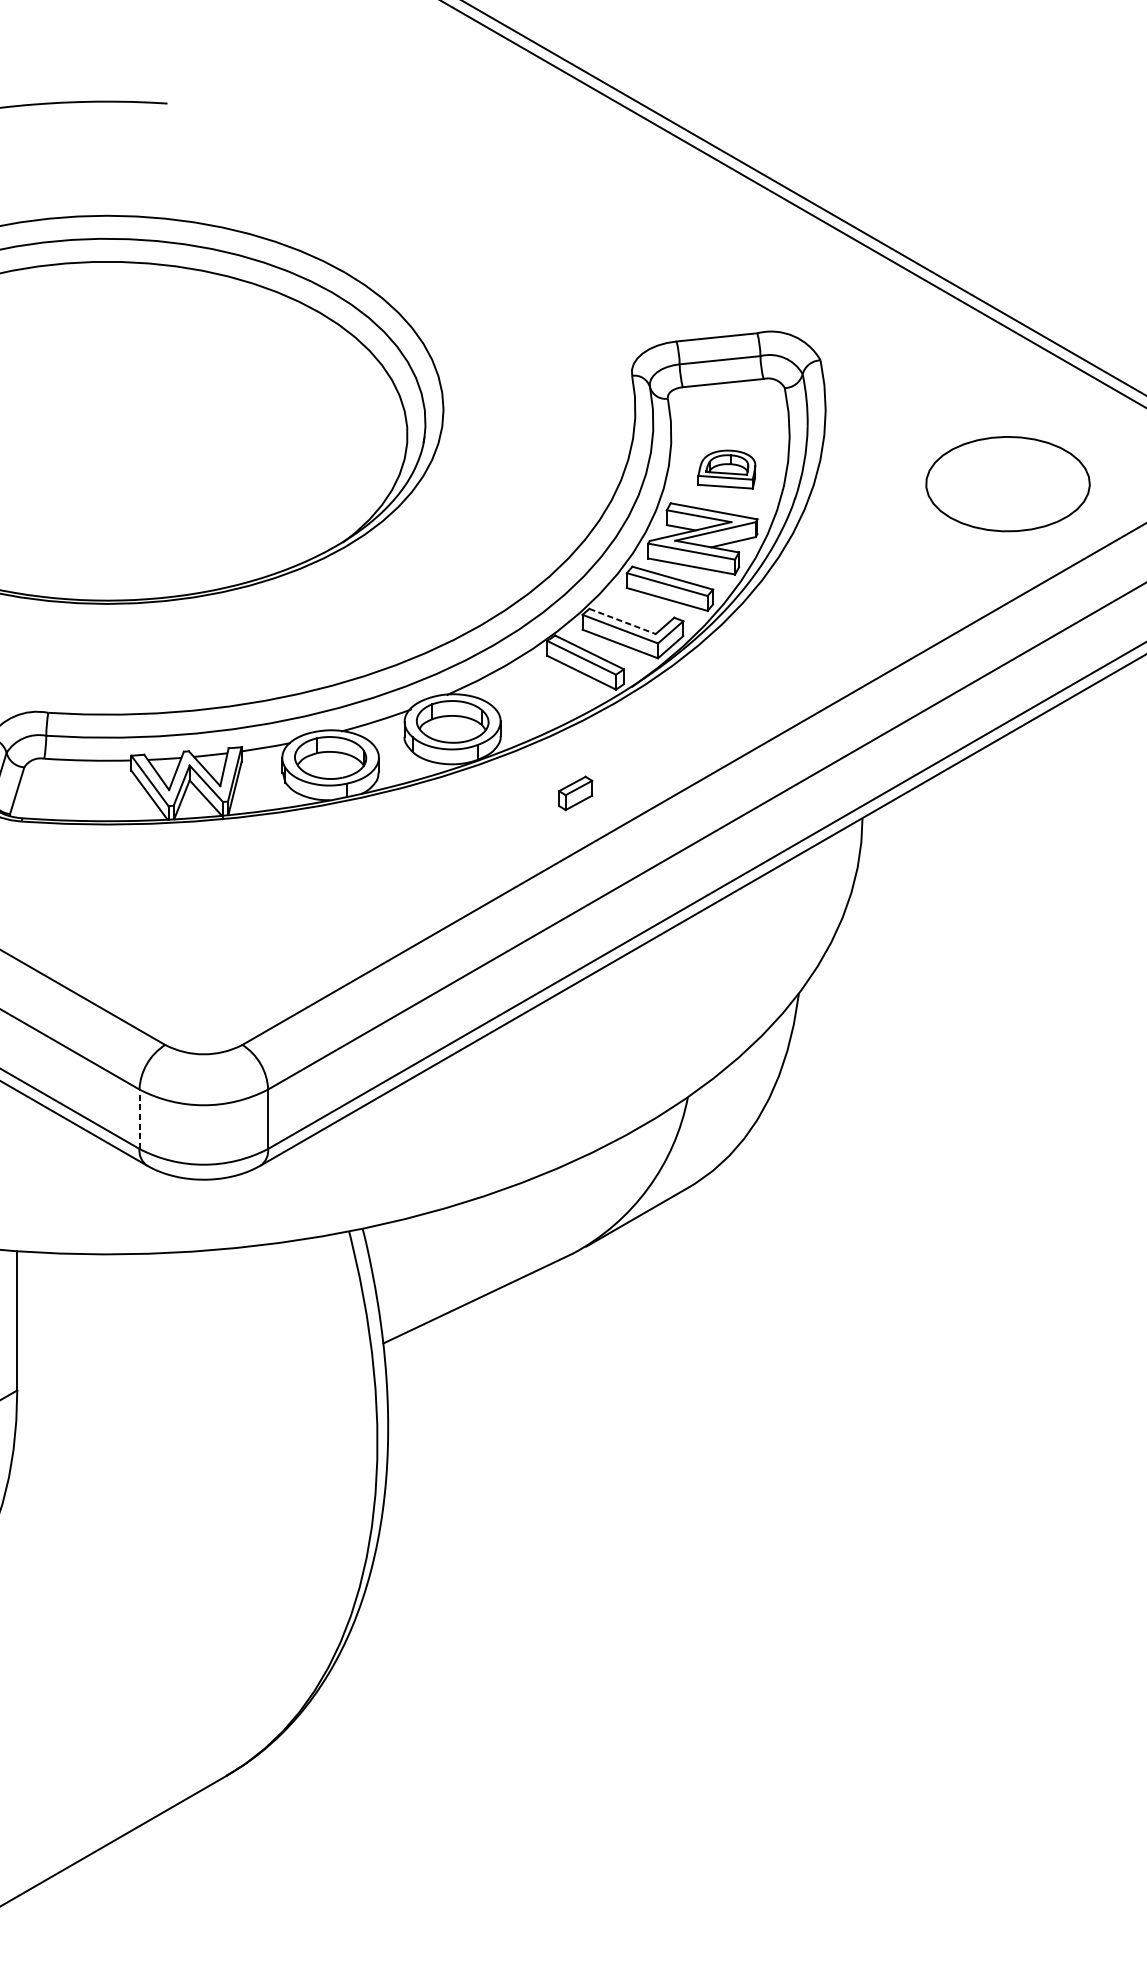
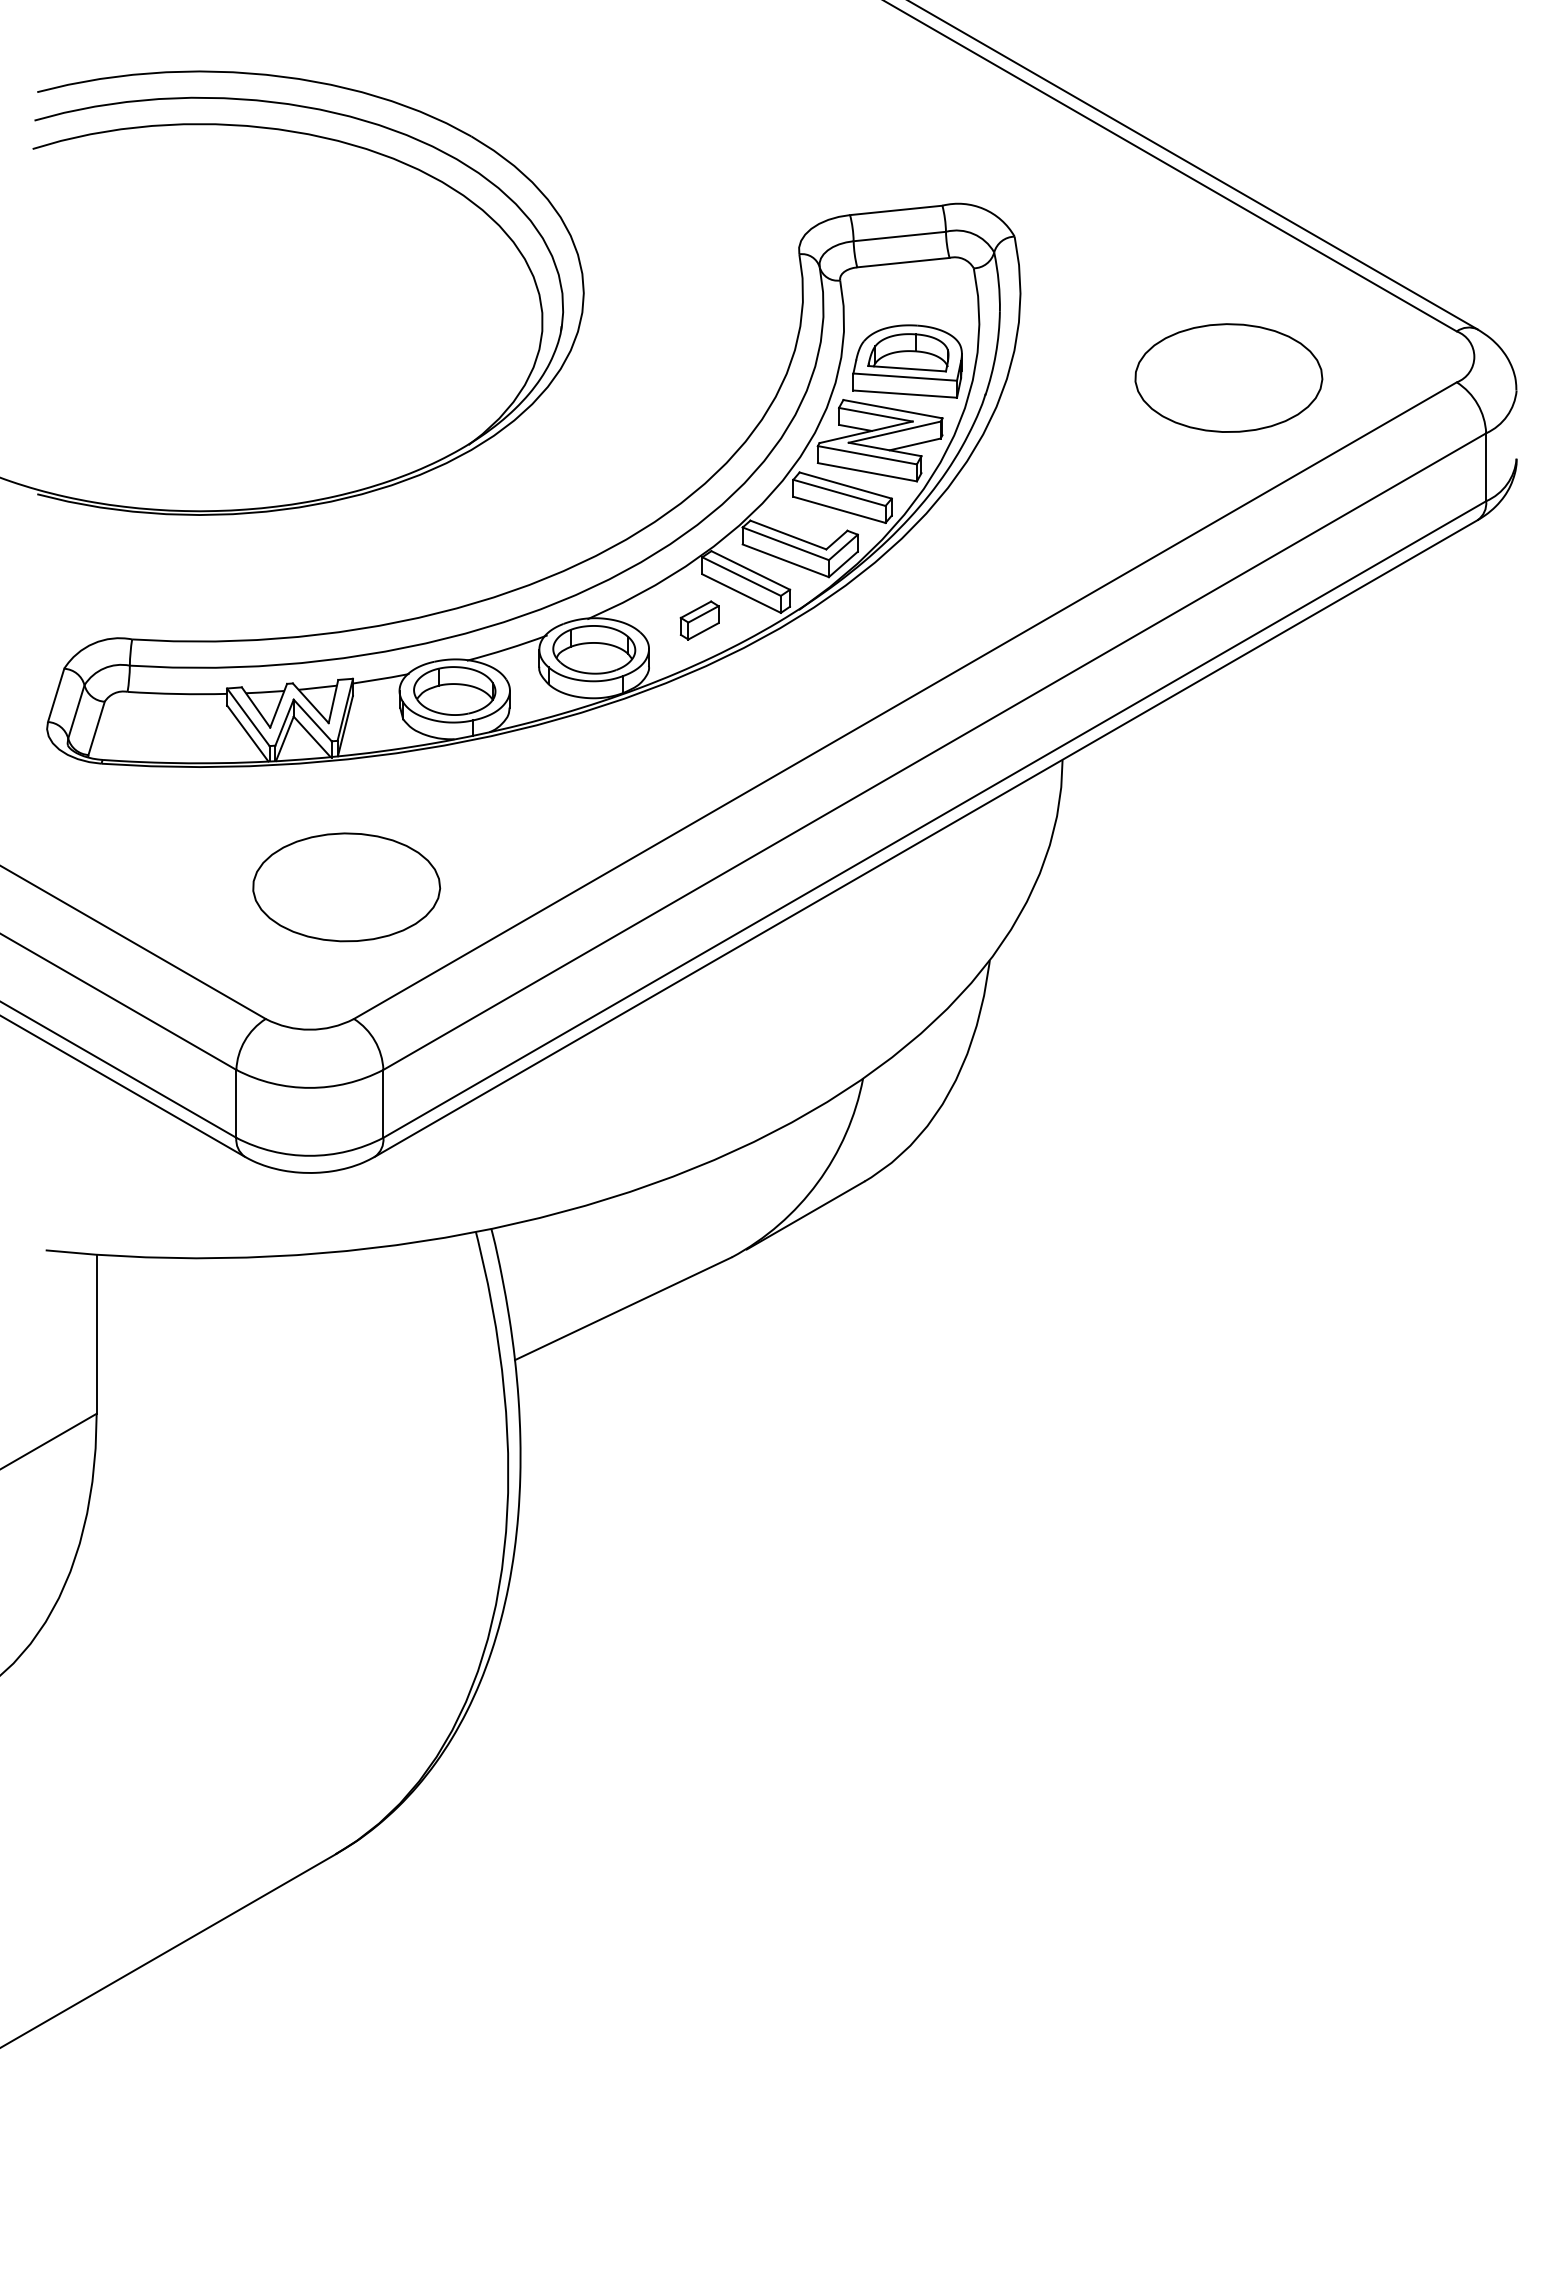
part: (726, 469) -> (907, 361), size x1.67
line: (622, 621) -> (788, 535), dashed -> solid
part: (575, 793) -> (699, 620), moved
part: (235, 929) -> (346, 887), added
line: (139, 1118) -> (236, 1103), dashed -> solid

